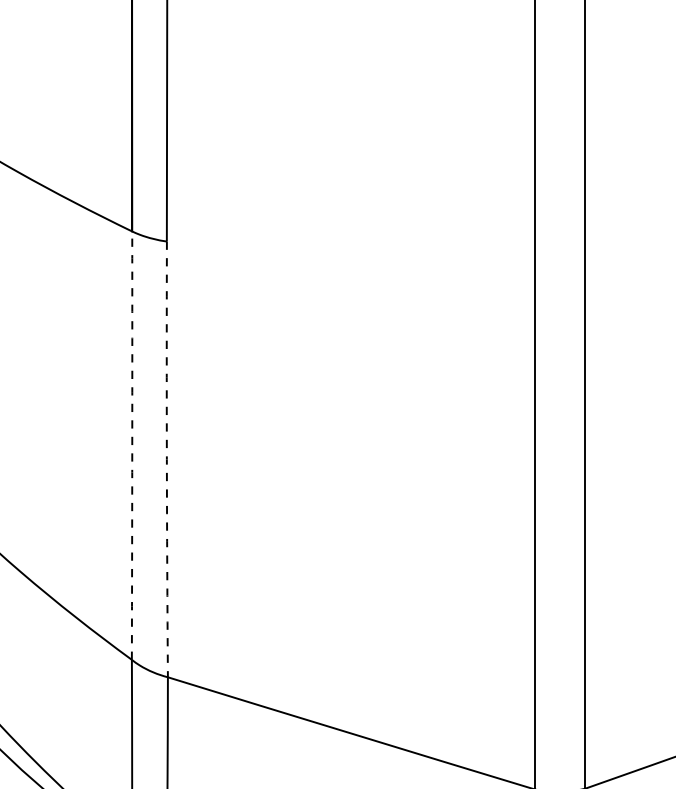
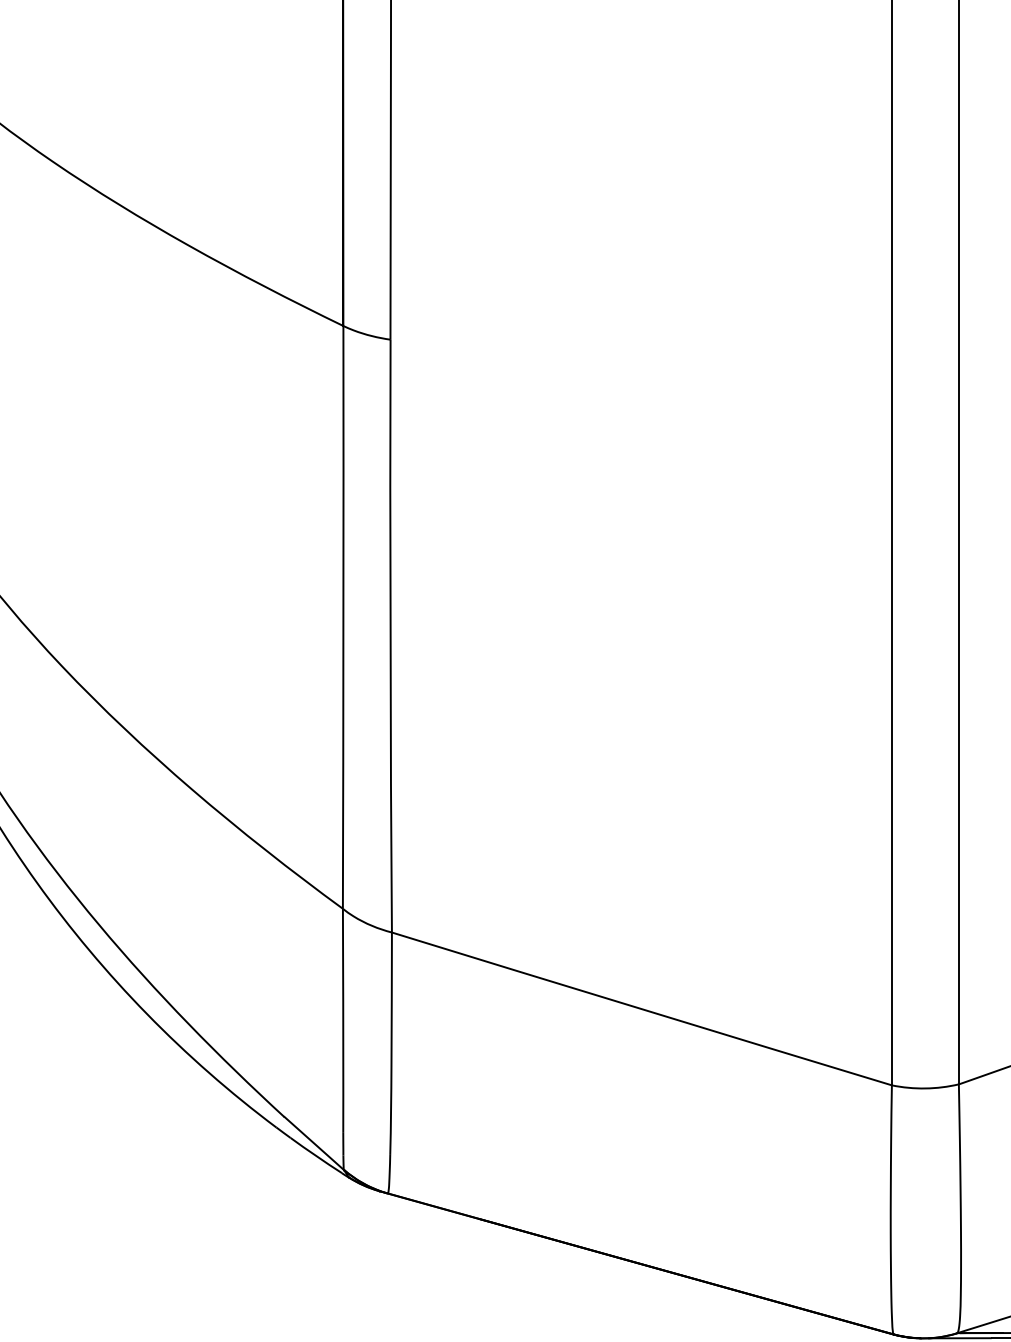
arc: (132, 445) -> (343, 617), dashed -> solid
arc: (166, 459) -> (390, 636), dashed -> solid

